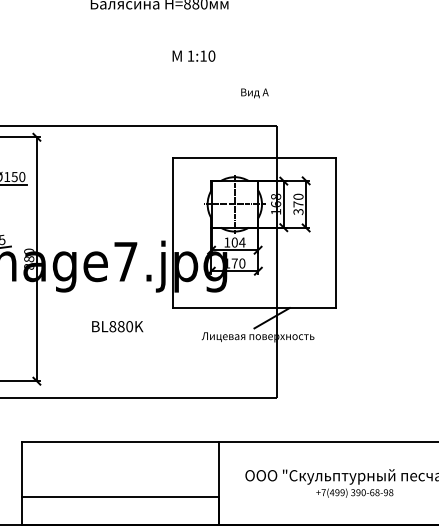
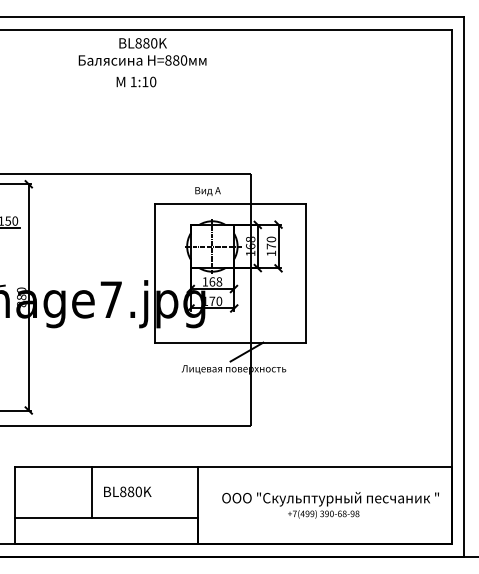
text: (193, 55) -> (136, 81), moved
text: (254, 93) -> (207, 191), moved
text: (298, 211) -> (271, 253), 370 -> 170
text: (238, 242) -> (215, 281), 104 -> 168
text: (117, 326) -> (127, 491), moved
line: (104, 469) -> (91, 492), added

